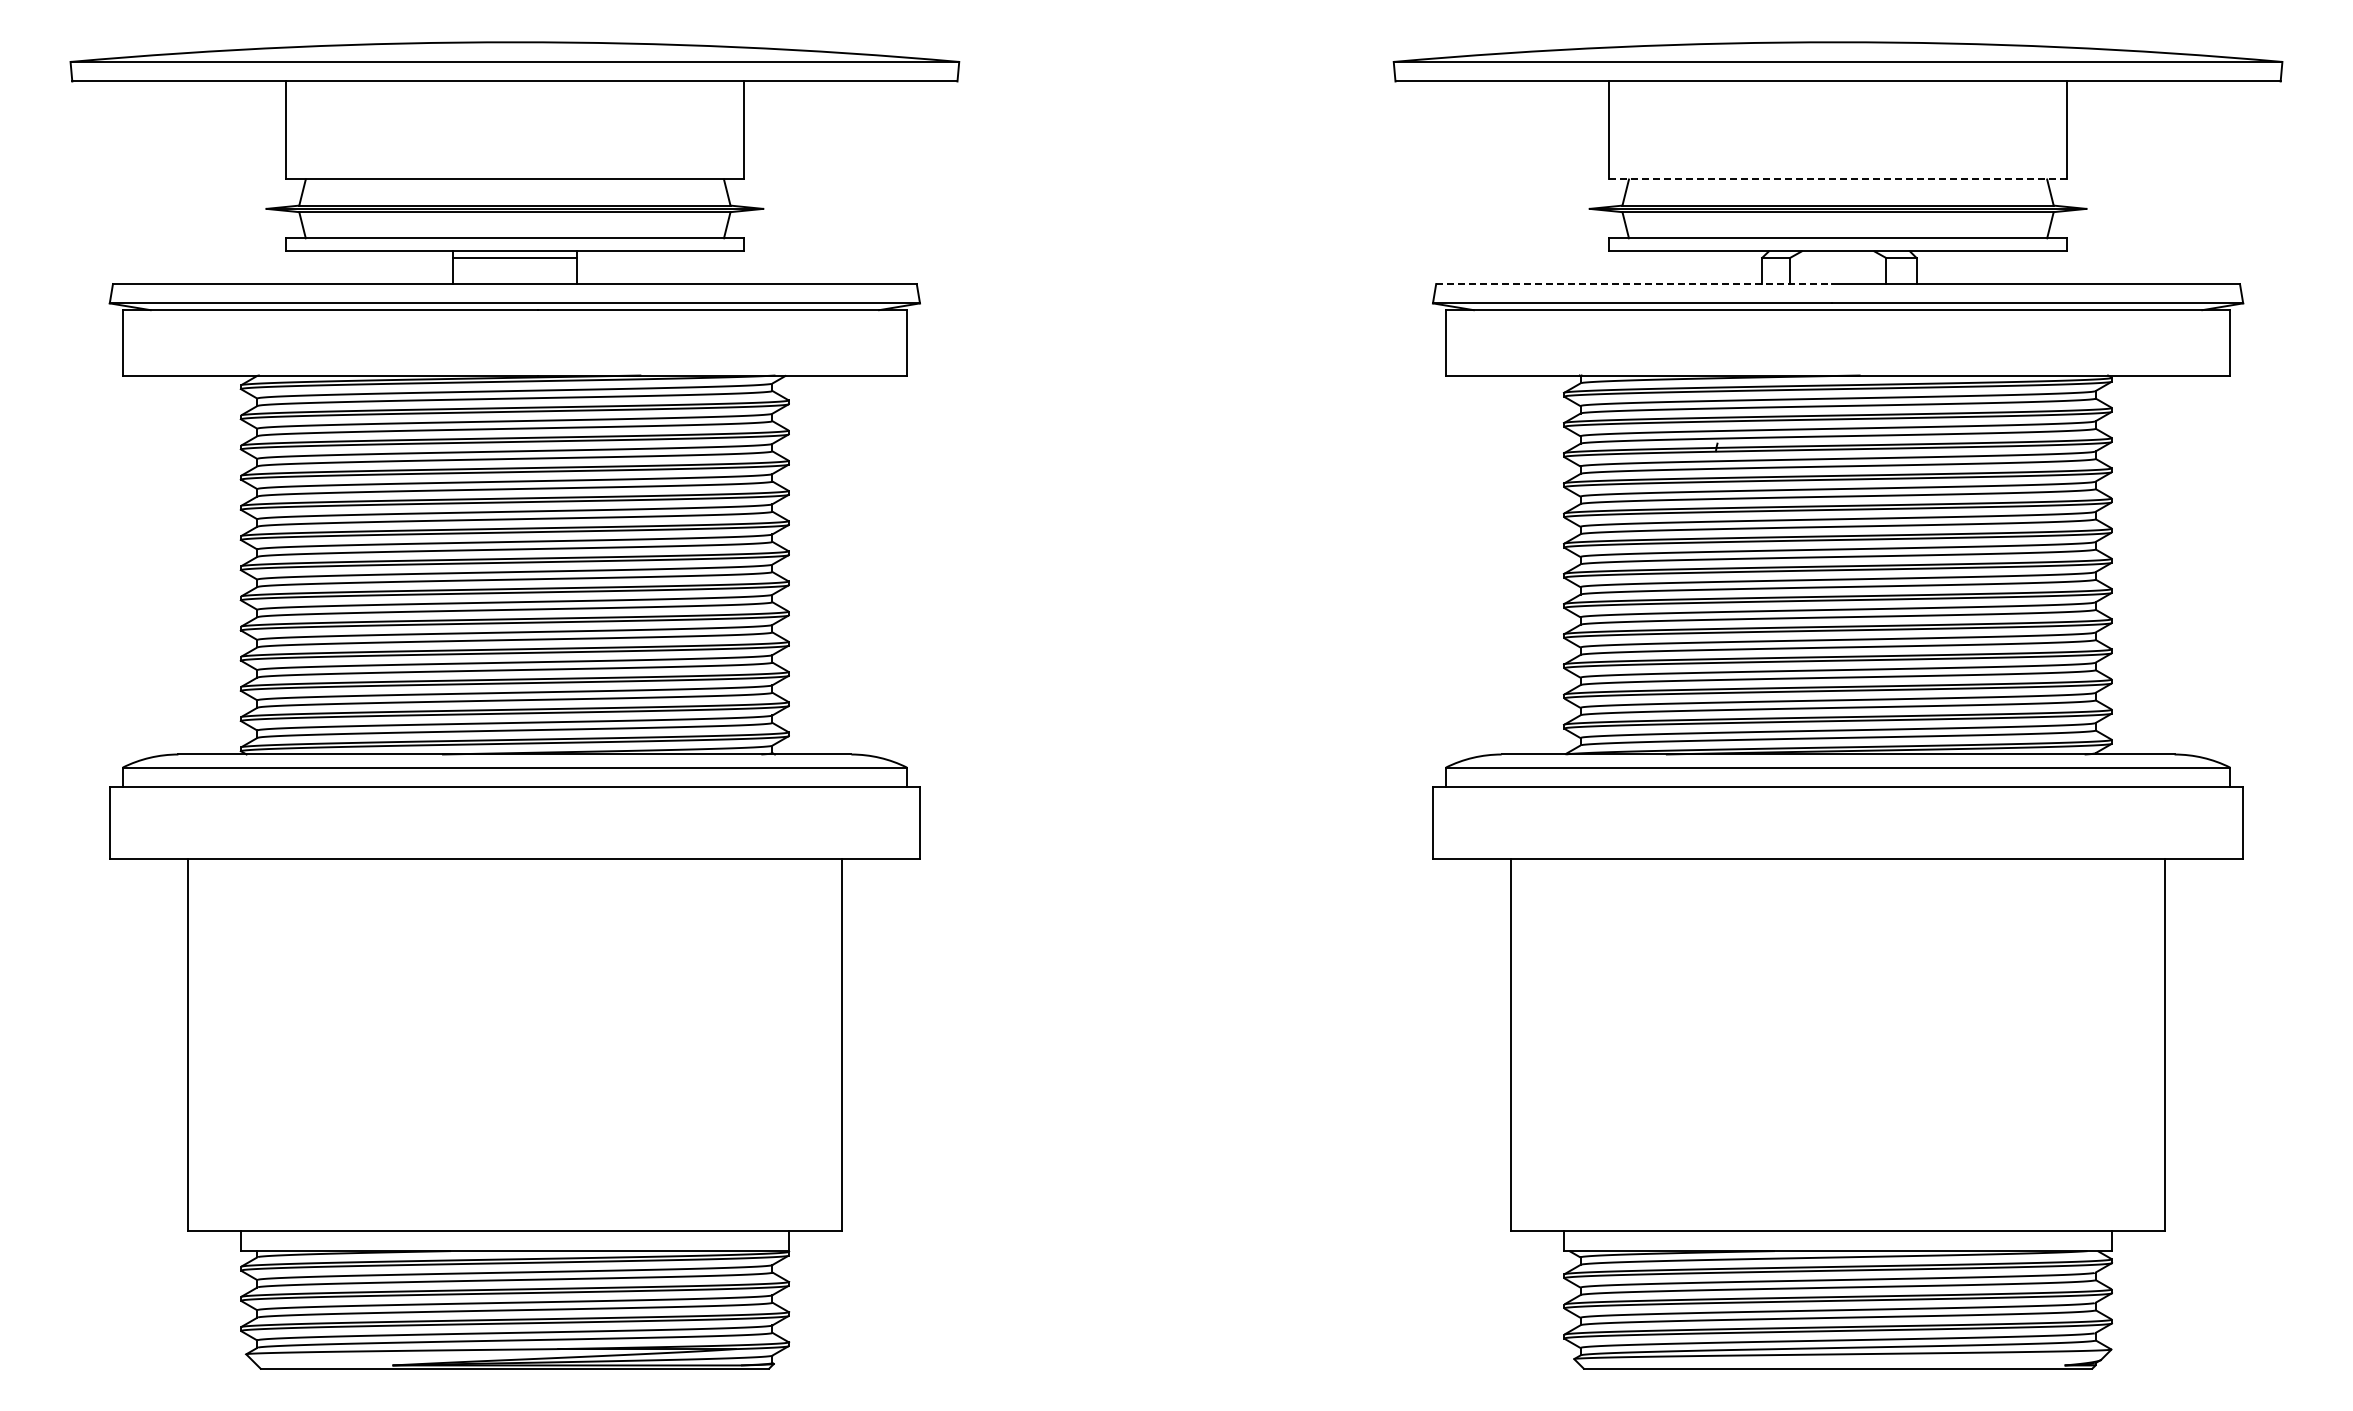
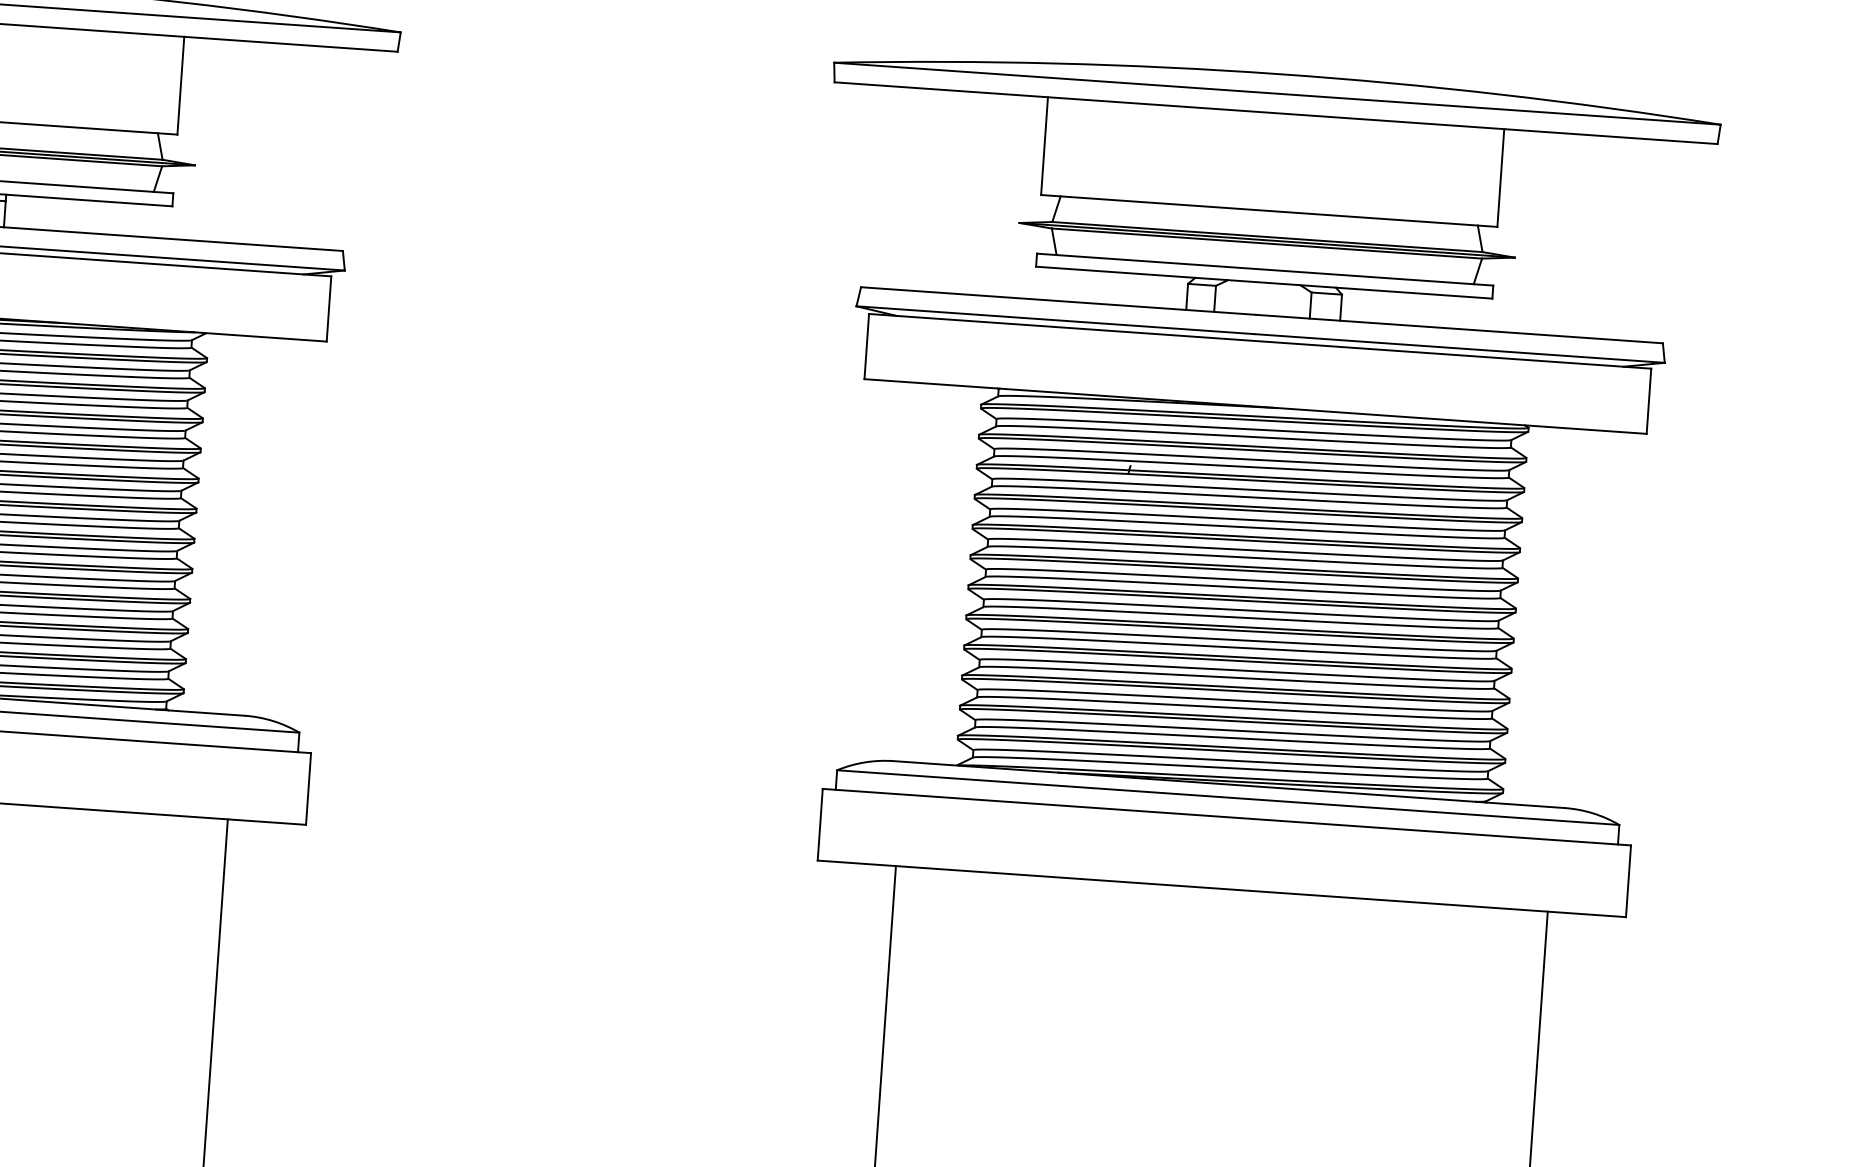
line: (1838, 179) -> (1269, 211), dashed -> solid
line: (1634, 284) -> (1058, 301), dashed -> solid

